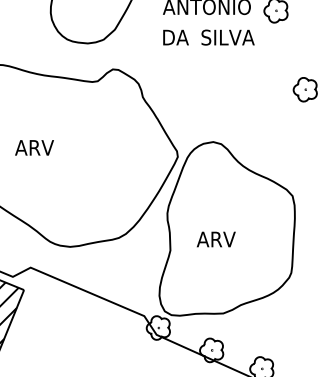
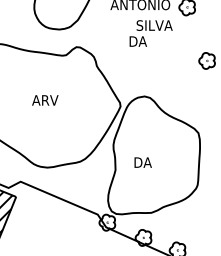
text: (174, 37) -> (137, 41), moved
text: (34, 147) -> (45, 100), moved
text: (216, 239) -> (146, 162), ARV -> DA

